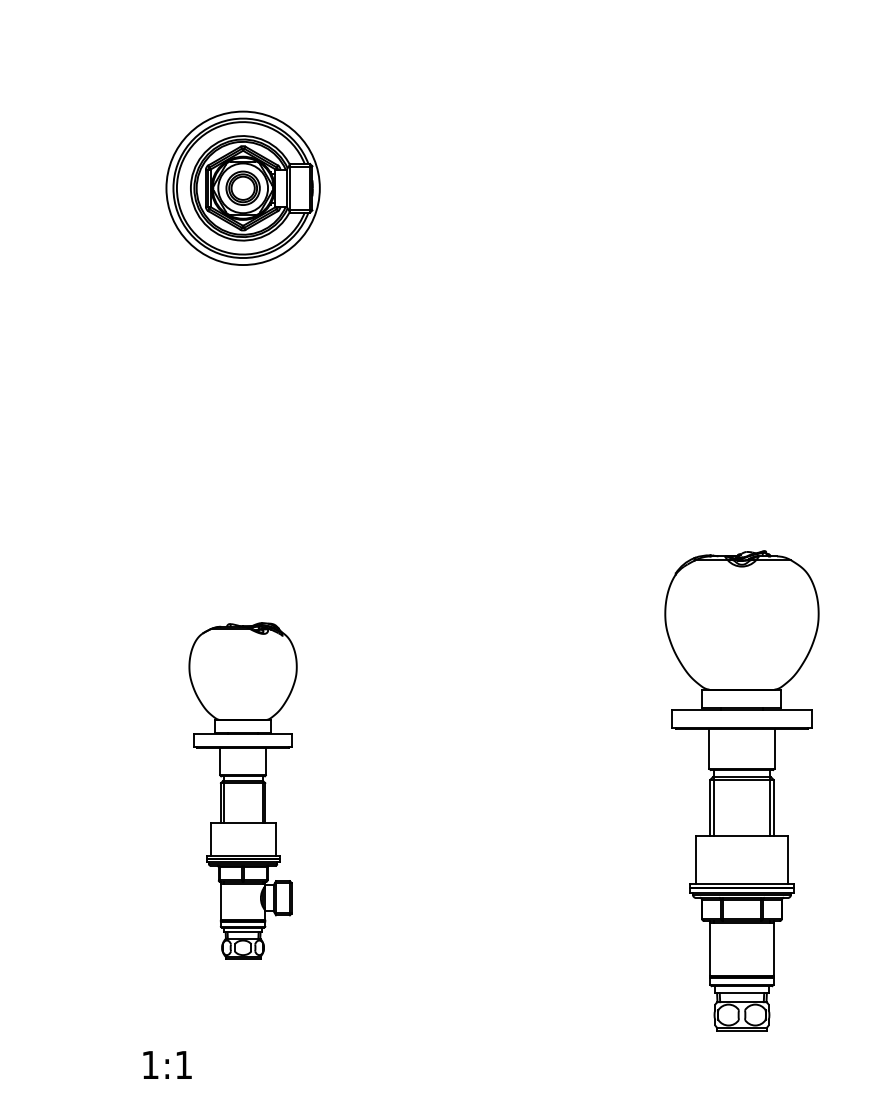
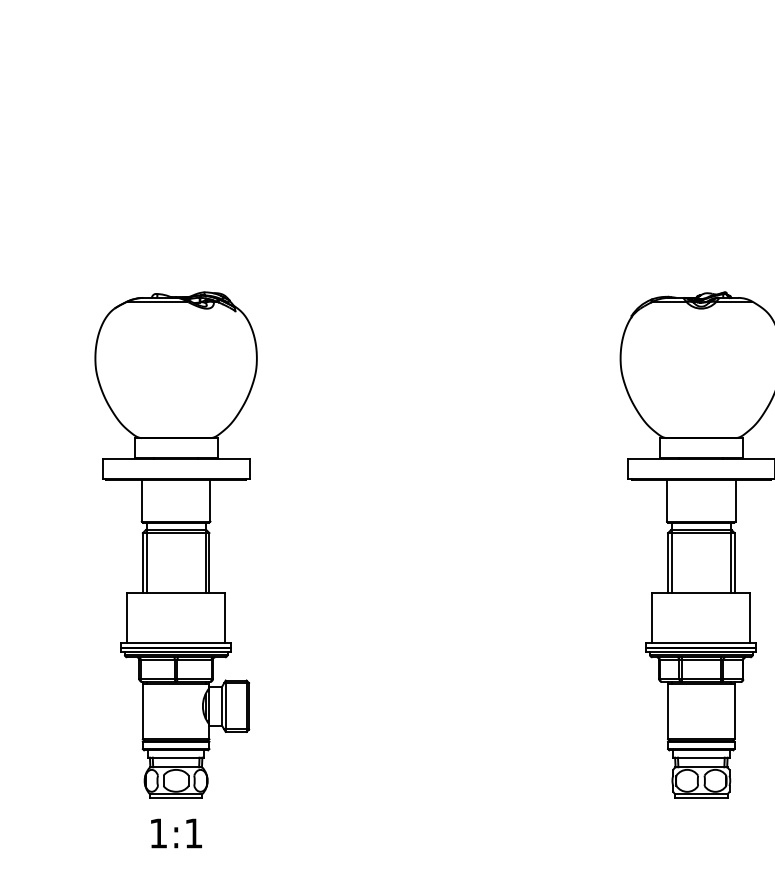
part: (242, 790) -> (175, 544), size x1.43
text: (167, 1064) -> (176, 832), moved

